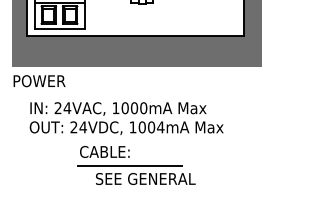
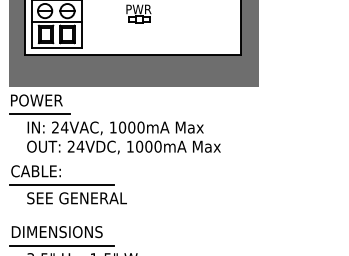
line: (42, 95) -> (39, 114), added
text: (160, 127) -> (157, 146), 1004mA -> 1000mA
part: (136, 165) -> (67, 184), moved

